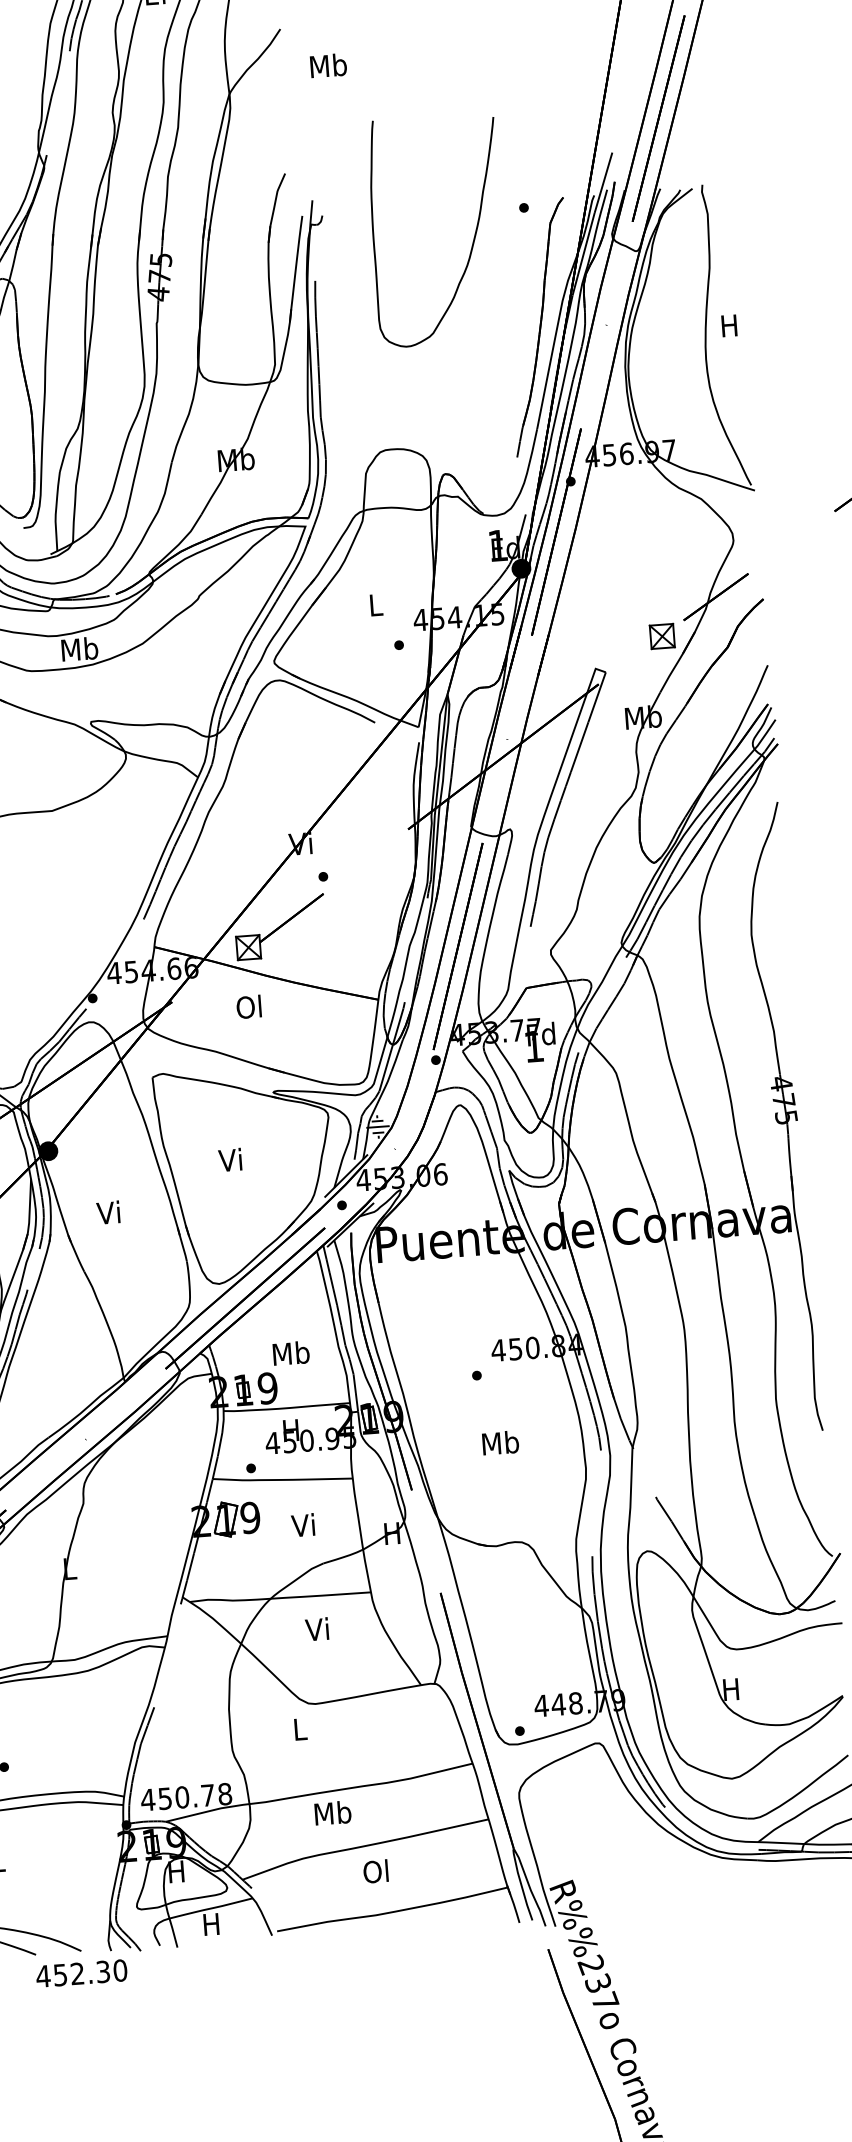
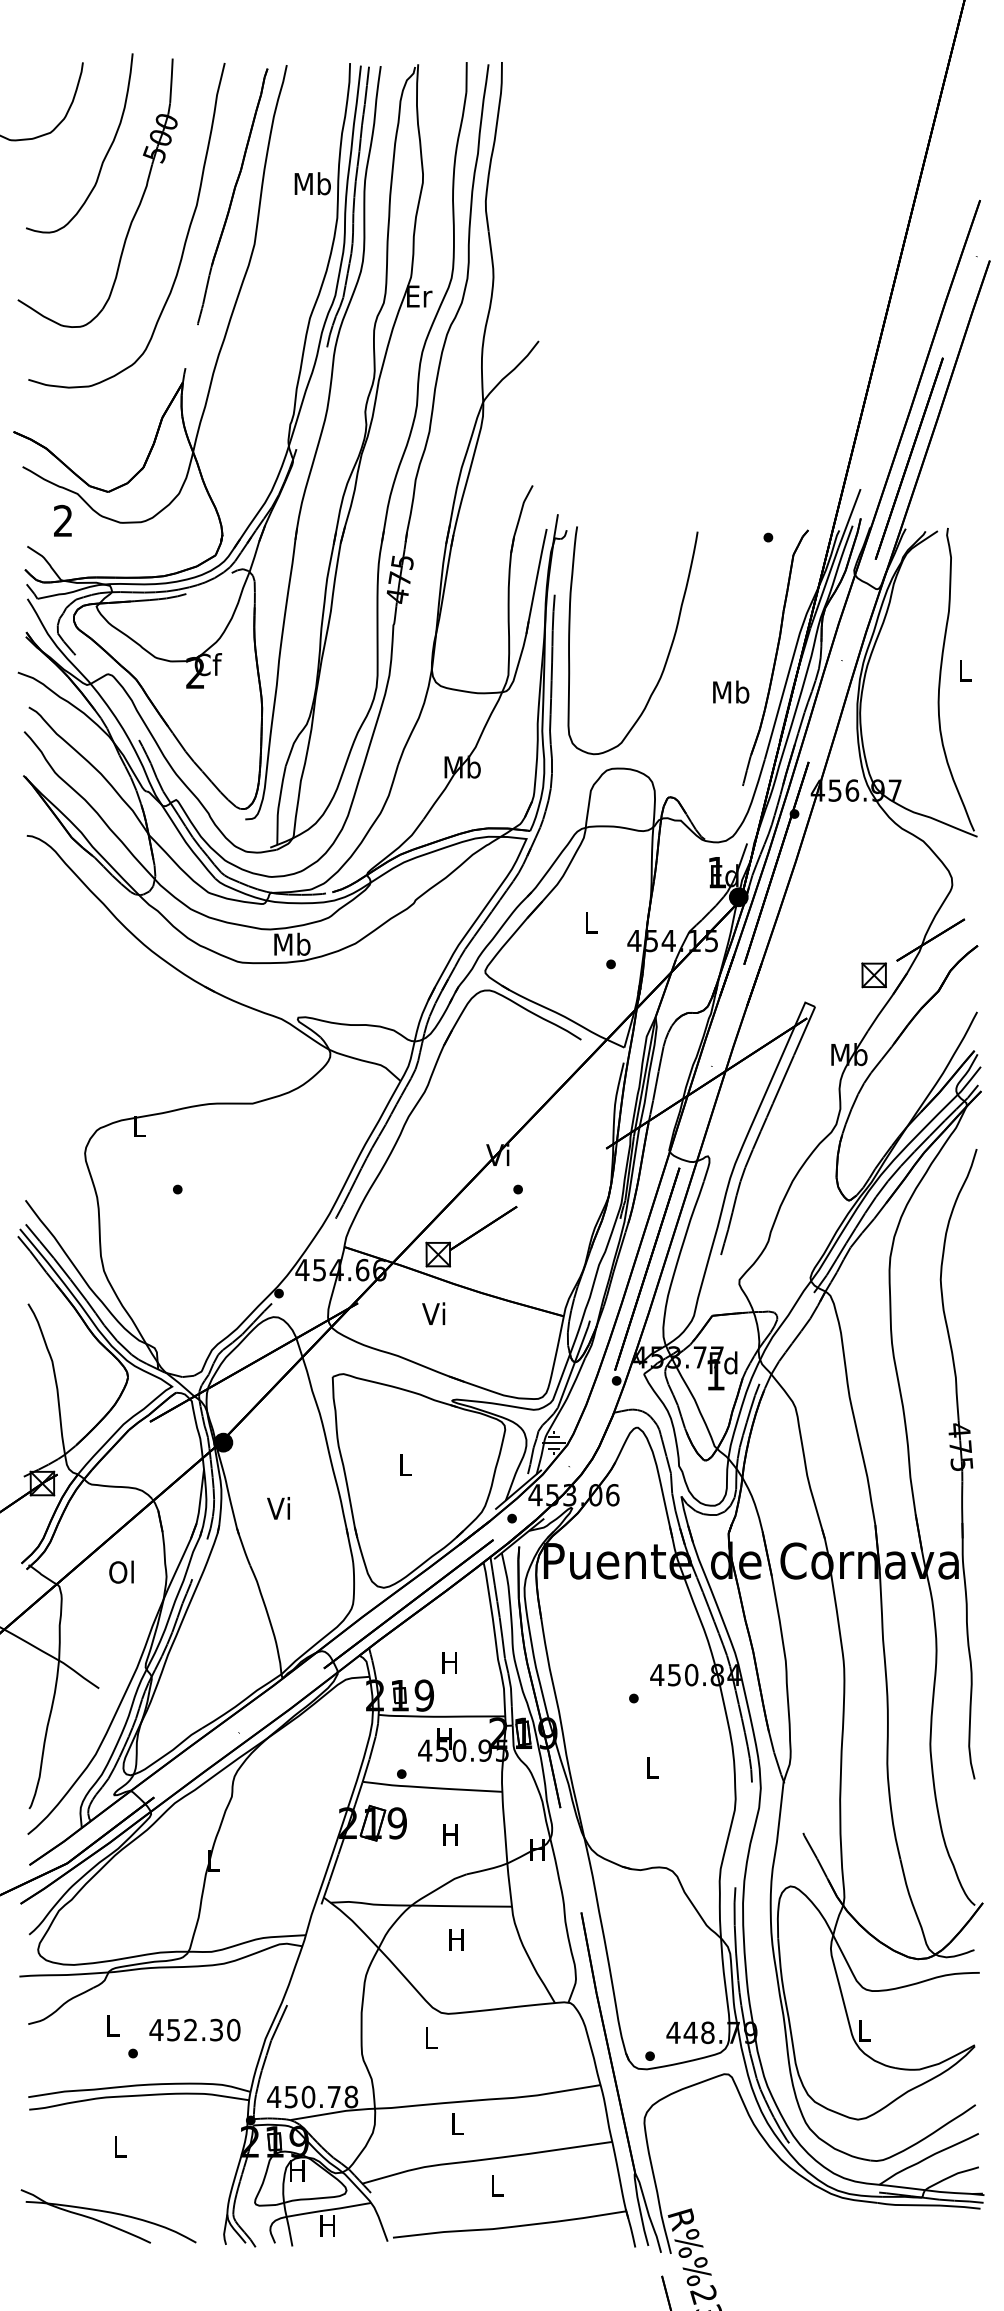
text: (328, 65) -> (731, 691), moved
curve: (473, 238) -> (668, 651), moved
text: (729, 325) -> (964, 670), H -> L
text: (249, 1006) -> (434, 1313), Ol -> Vi
text: (229, 1159) -> (403, 1464), Vi -> L
text: (291, 1352) -> (450, 1661), Mb -> H
text: (500, 1442) -> (652, 1766), Mb -> L
text: (302, 1525) -> (448, 1834), Vi -> H
text: (316, 1629) -> (454, 1939), Vi -> H
text: (730, 1689) -> (863, 2030), H -> L
text: (332, 1812) -> (457, 2123), Mb -> L
text: (375, 1871) -> (495, 2185), Ol -> L
text: (81, 1972) -> (194, 2029), moved

